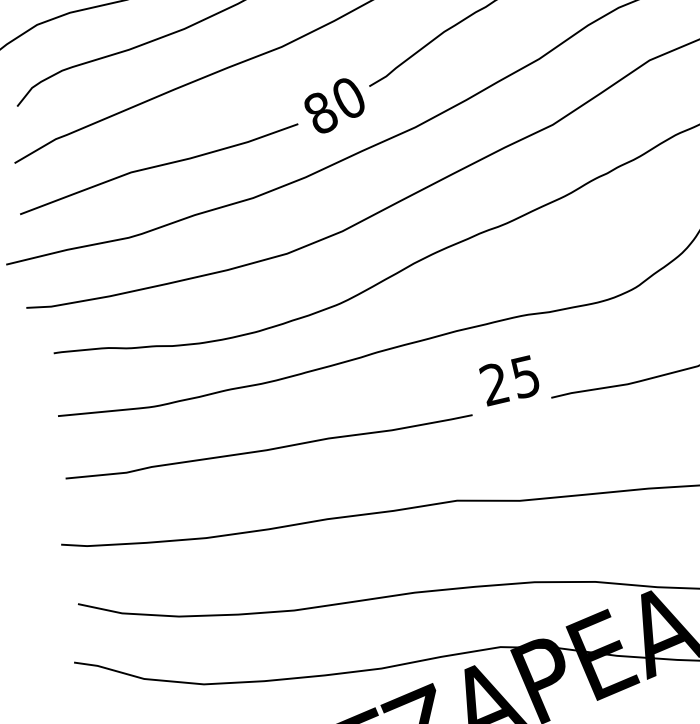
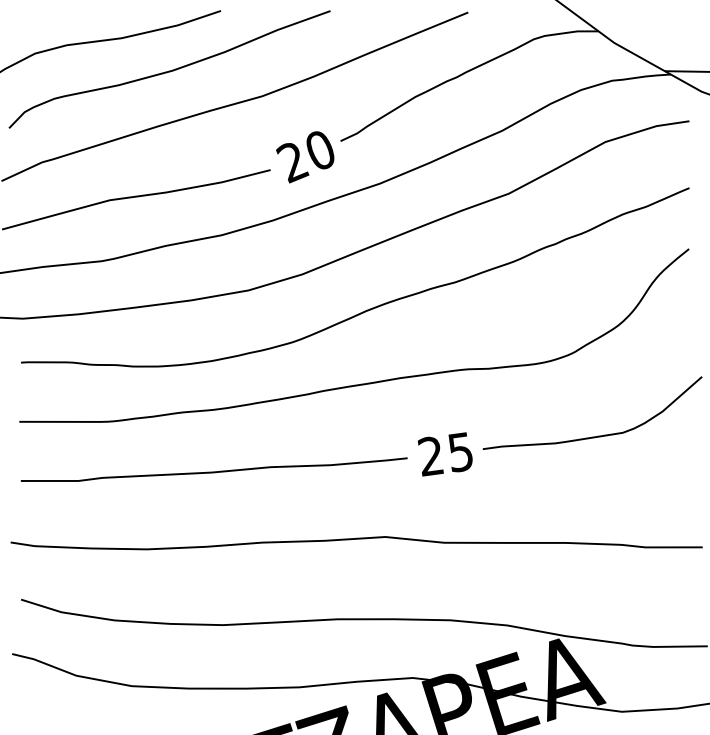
text: (320, 113) -> (292, 162), 80 -> 20
text: (508, 380) -> (444, 454), moved

